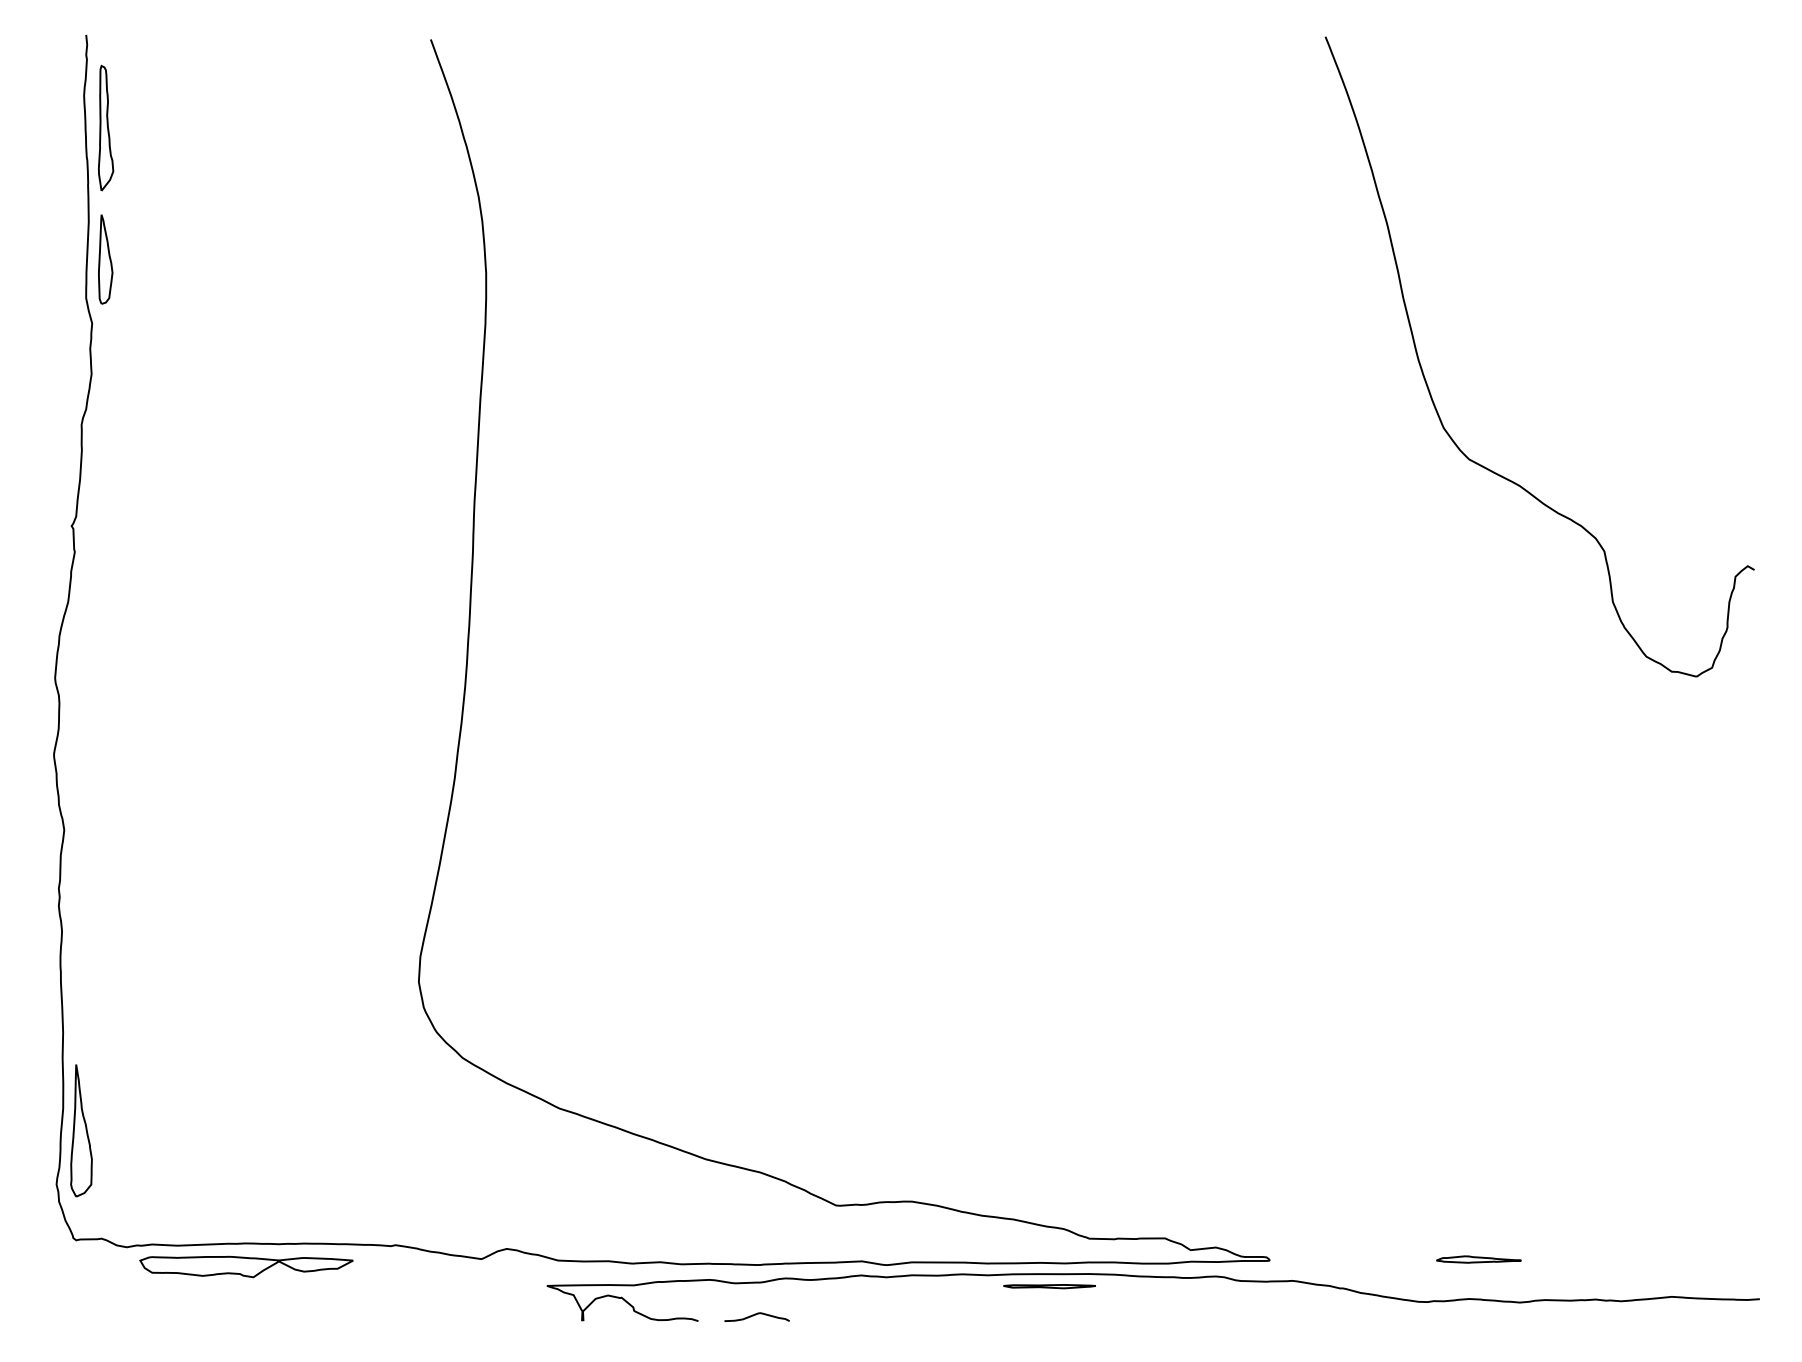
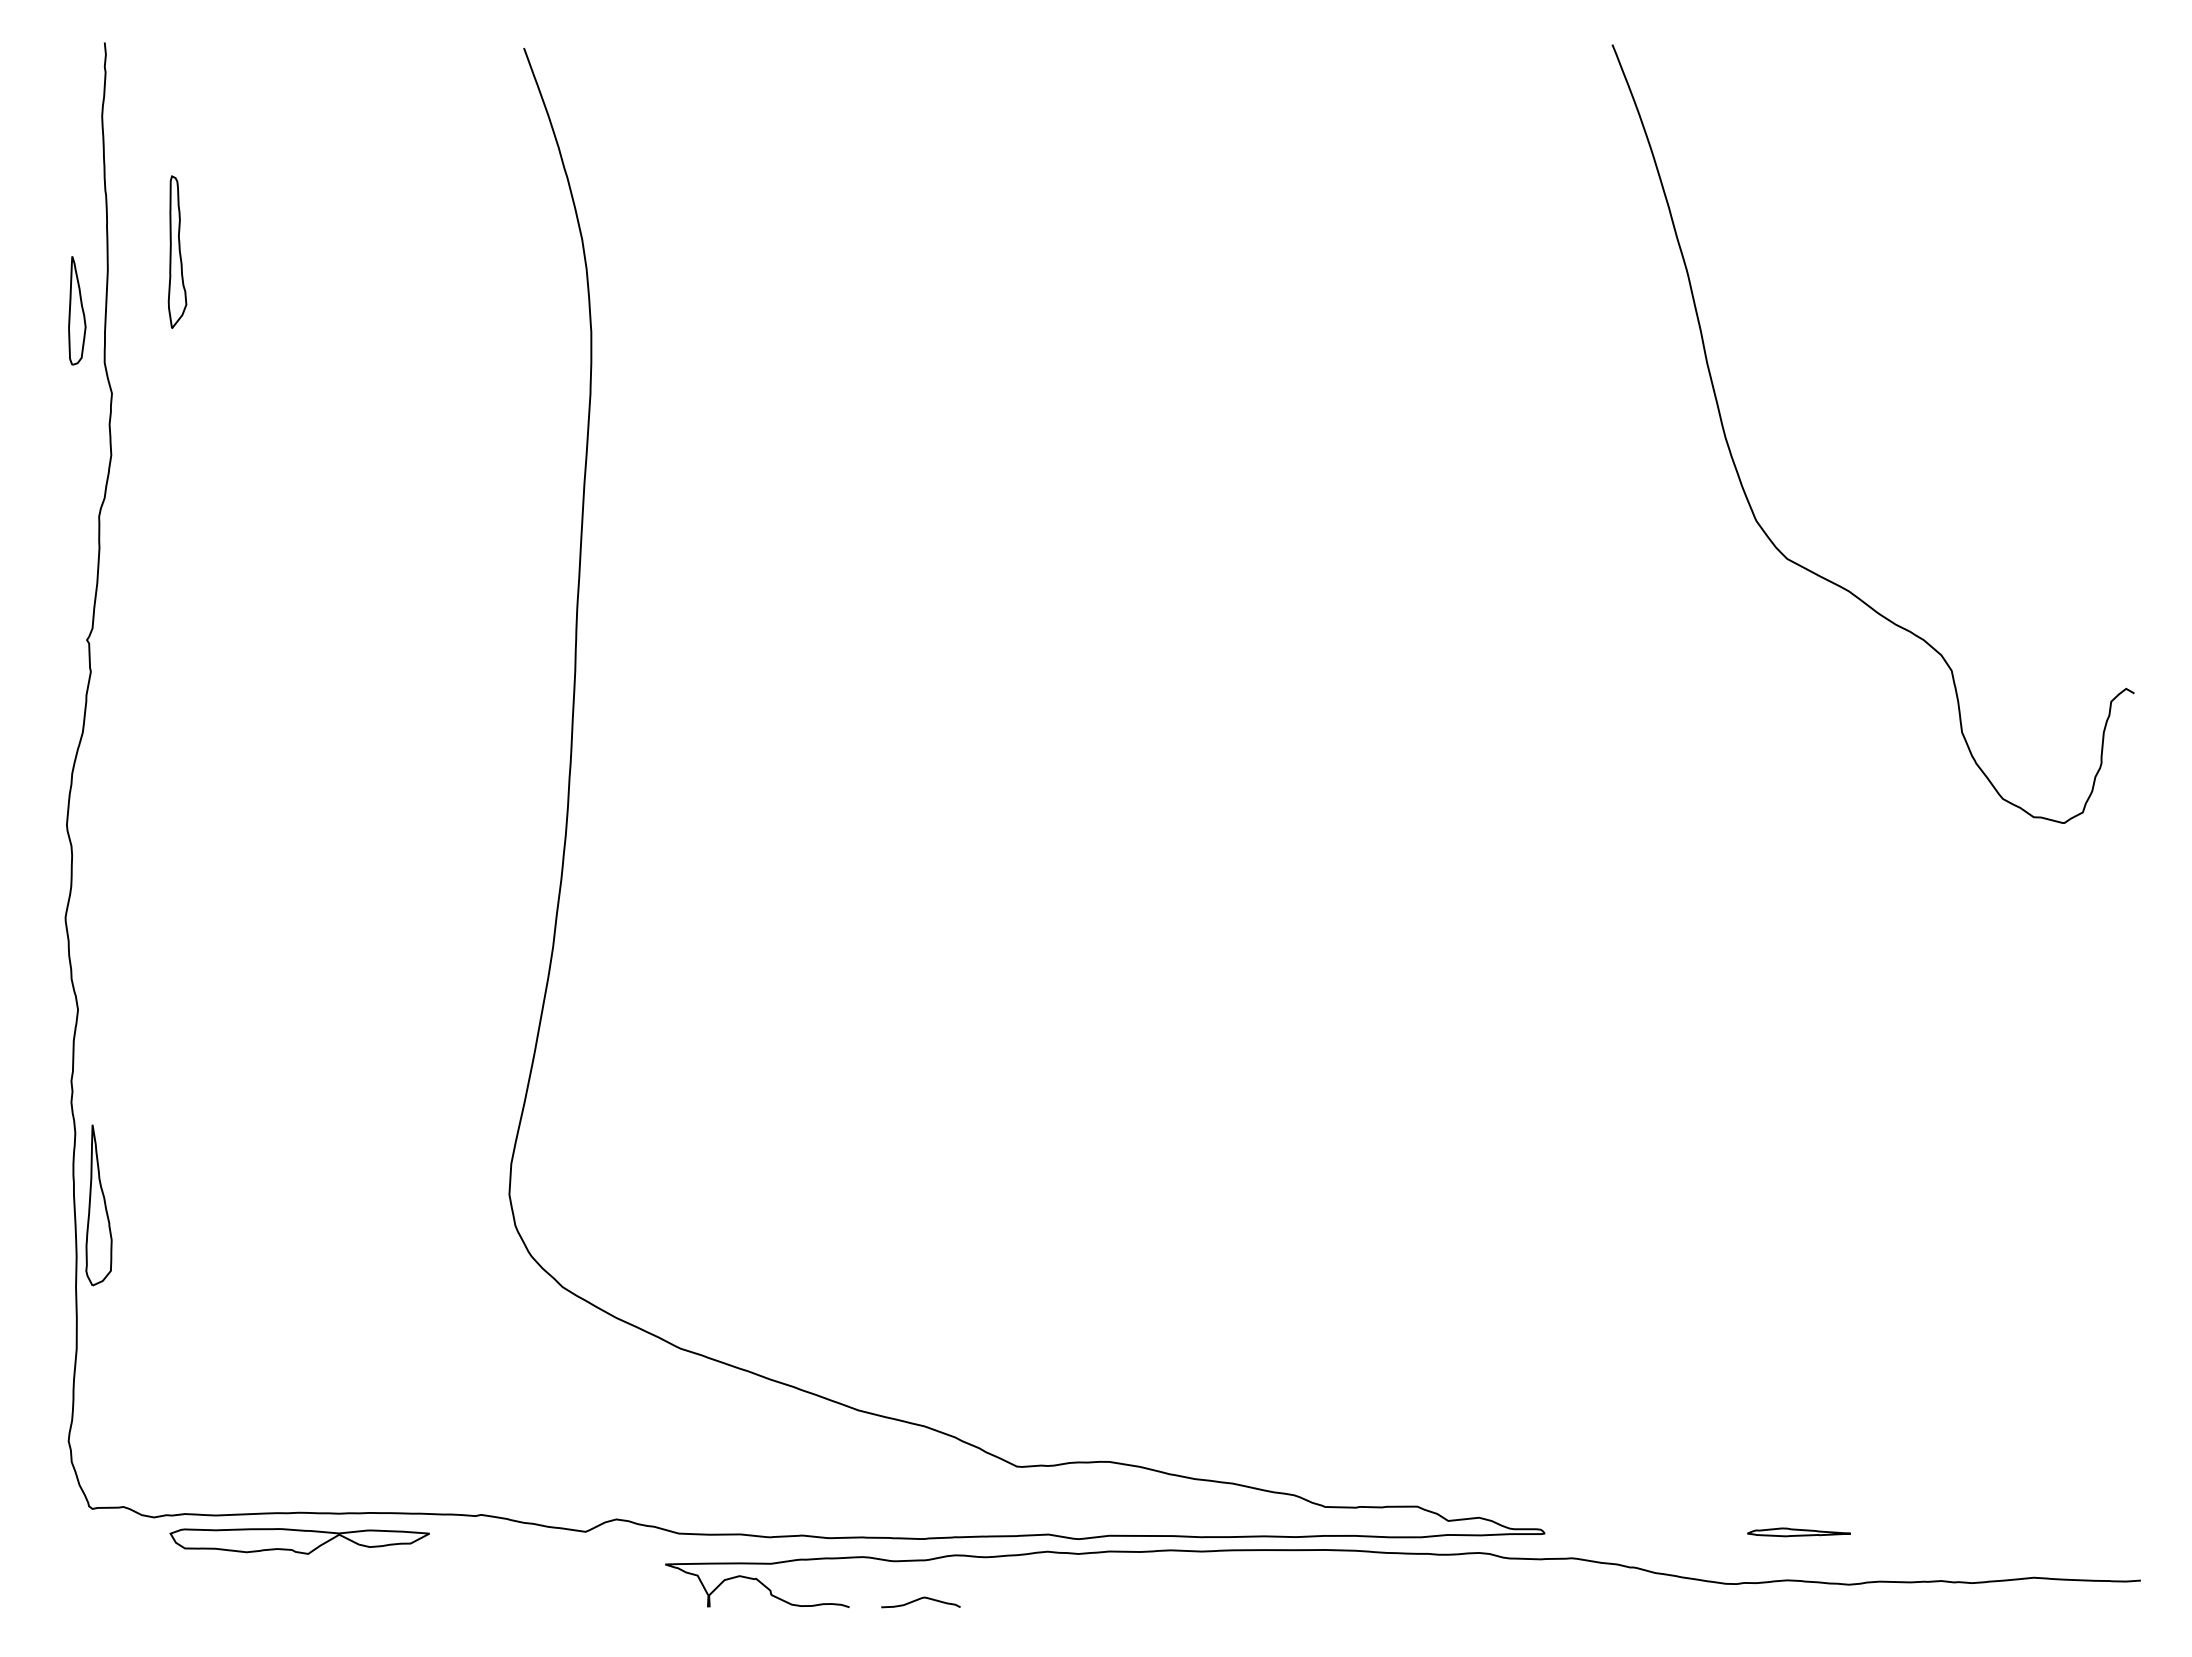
part: (106, 127) -> (178, 251), moved
part: (105, 259) -> (77, 310), moved
part: (81, 1130) -> (98, 1205), moved
part: (1049, 1286) -> (1276, 1565), removed

